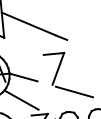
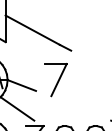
line: (74, 91) -> (73, 105), removed

